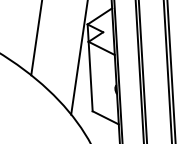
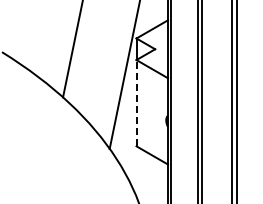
line: (90, 75) -> (136, 102), solid -> dashed

